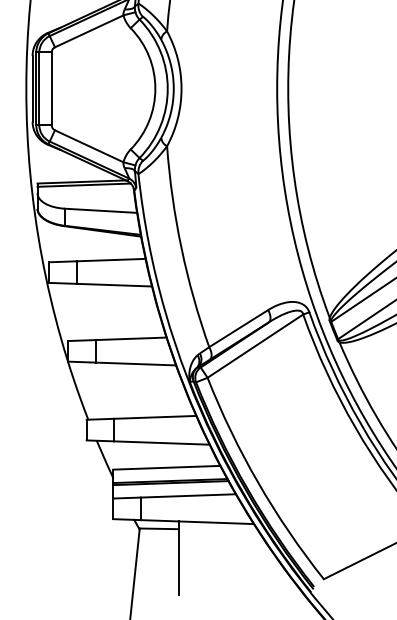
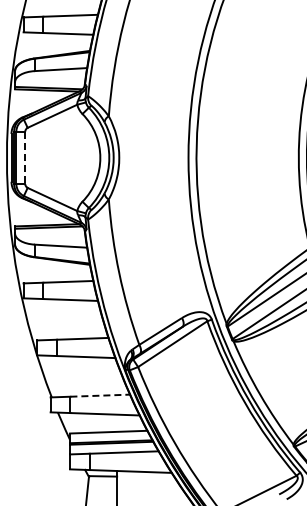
line: (51, 89) -> (25, 158), solid -> dashed
line: (155, 417) -> (100, 395), solid -> dashed

